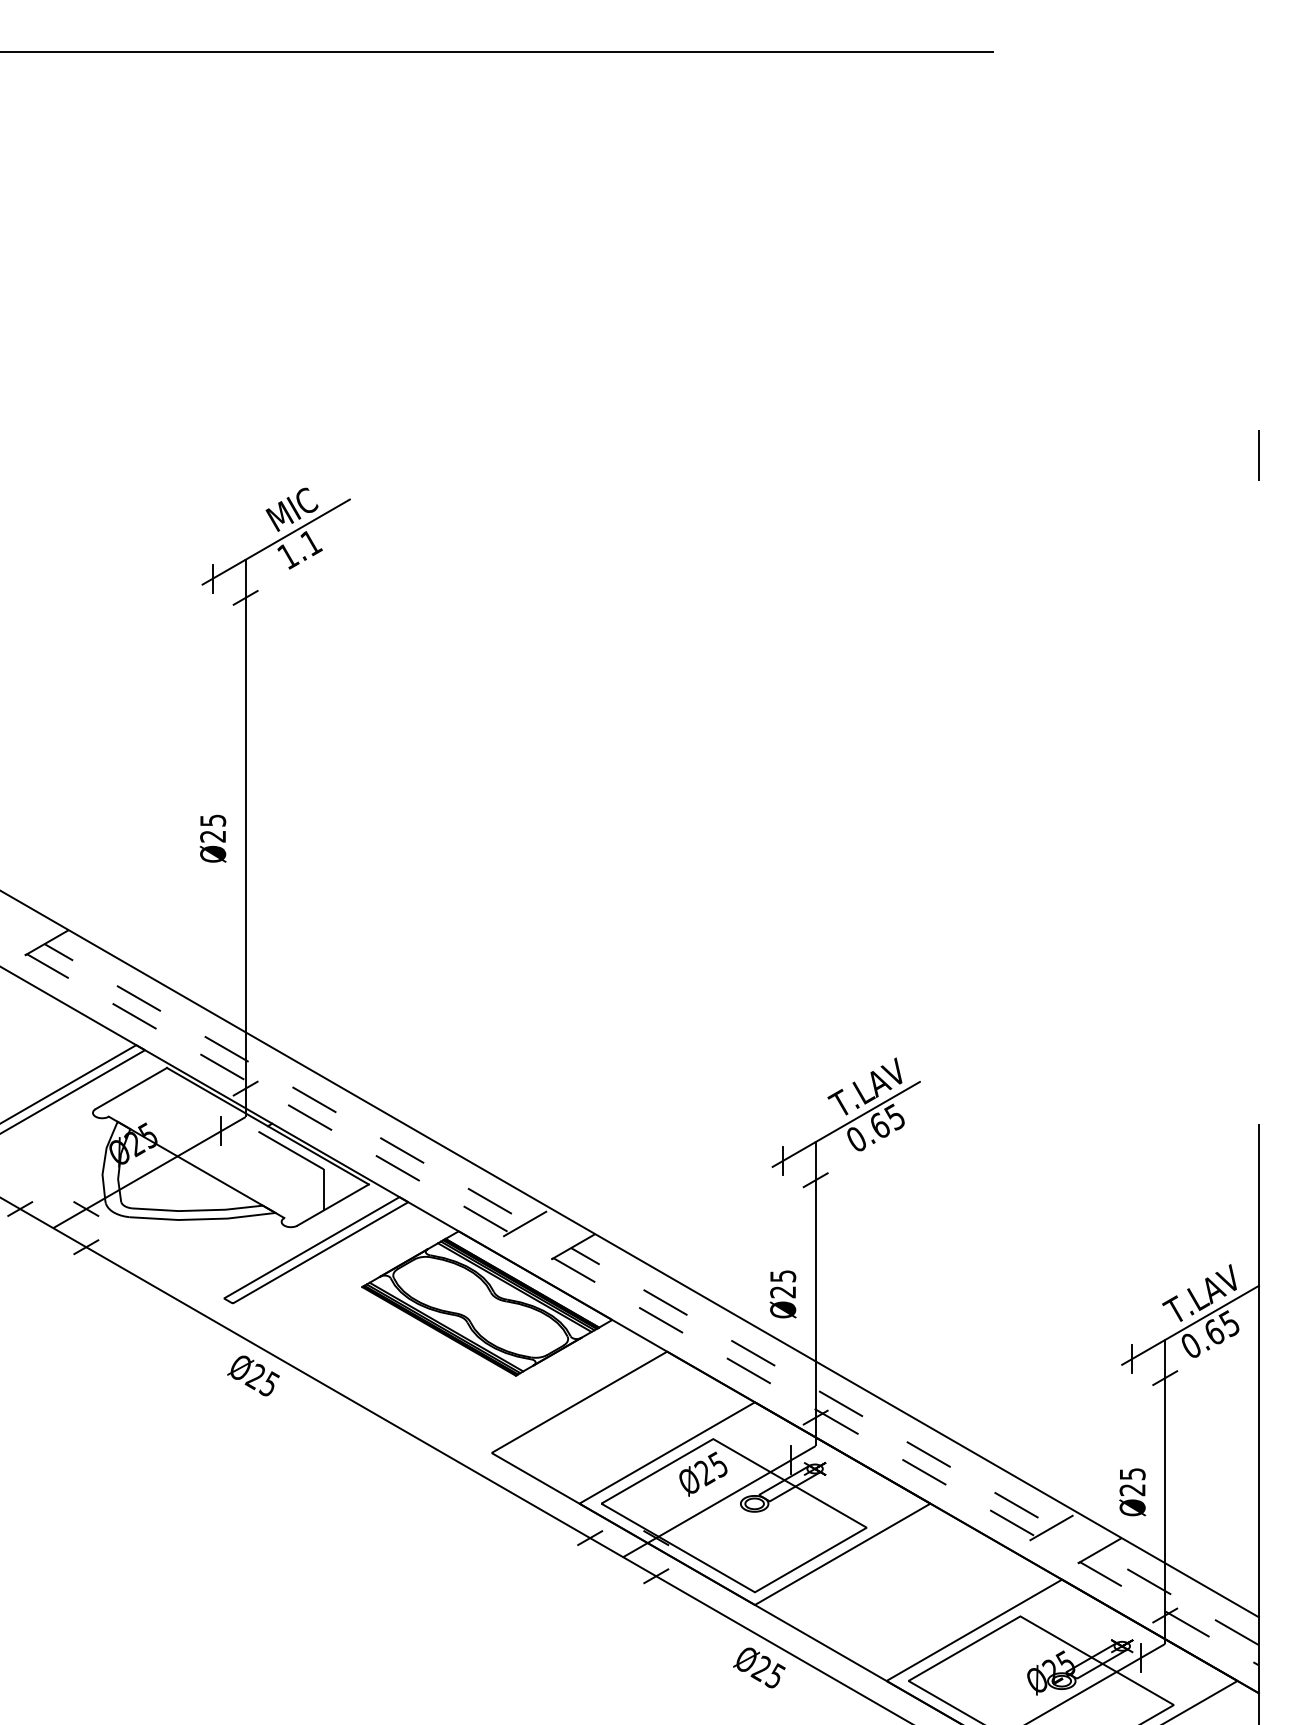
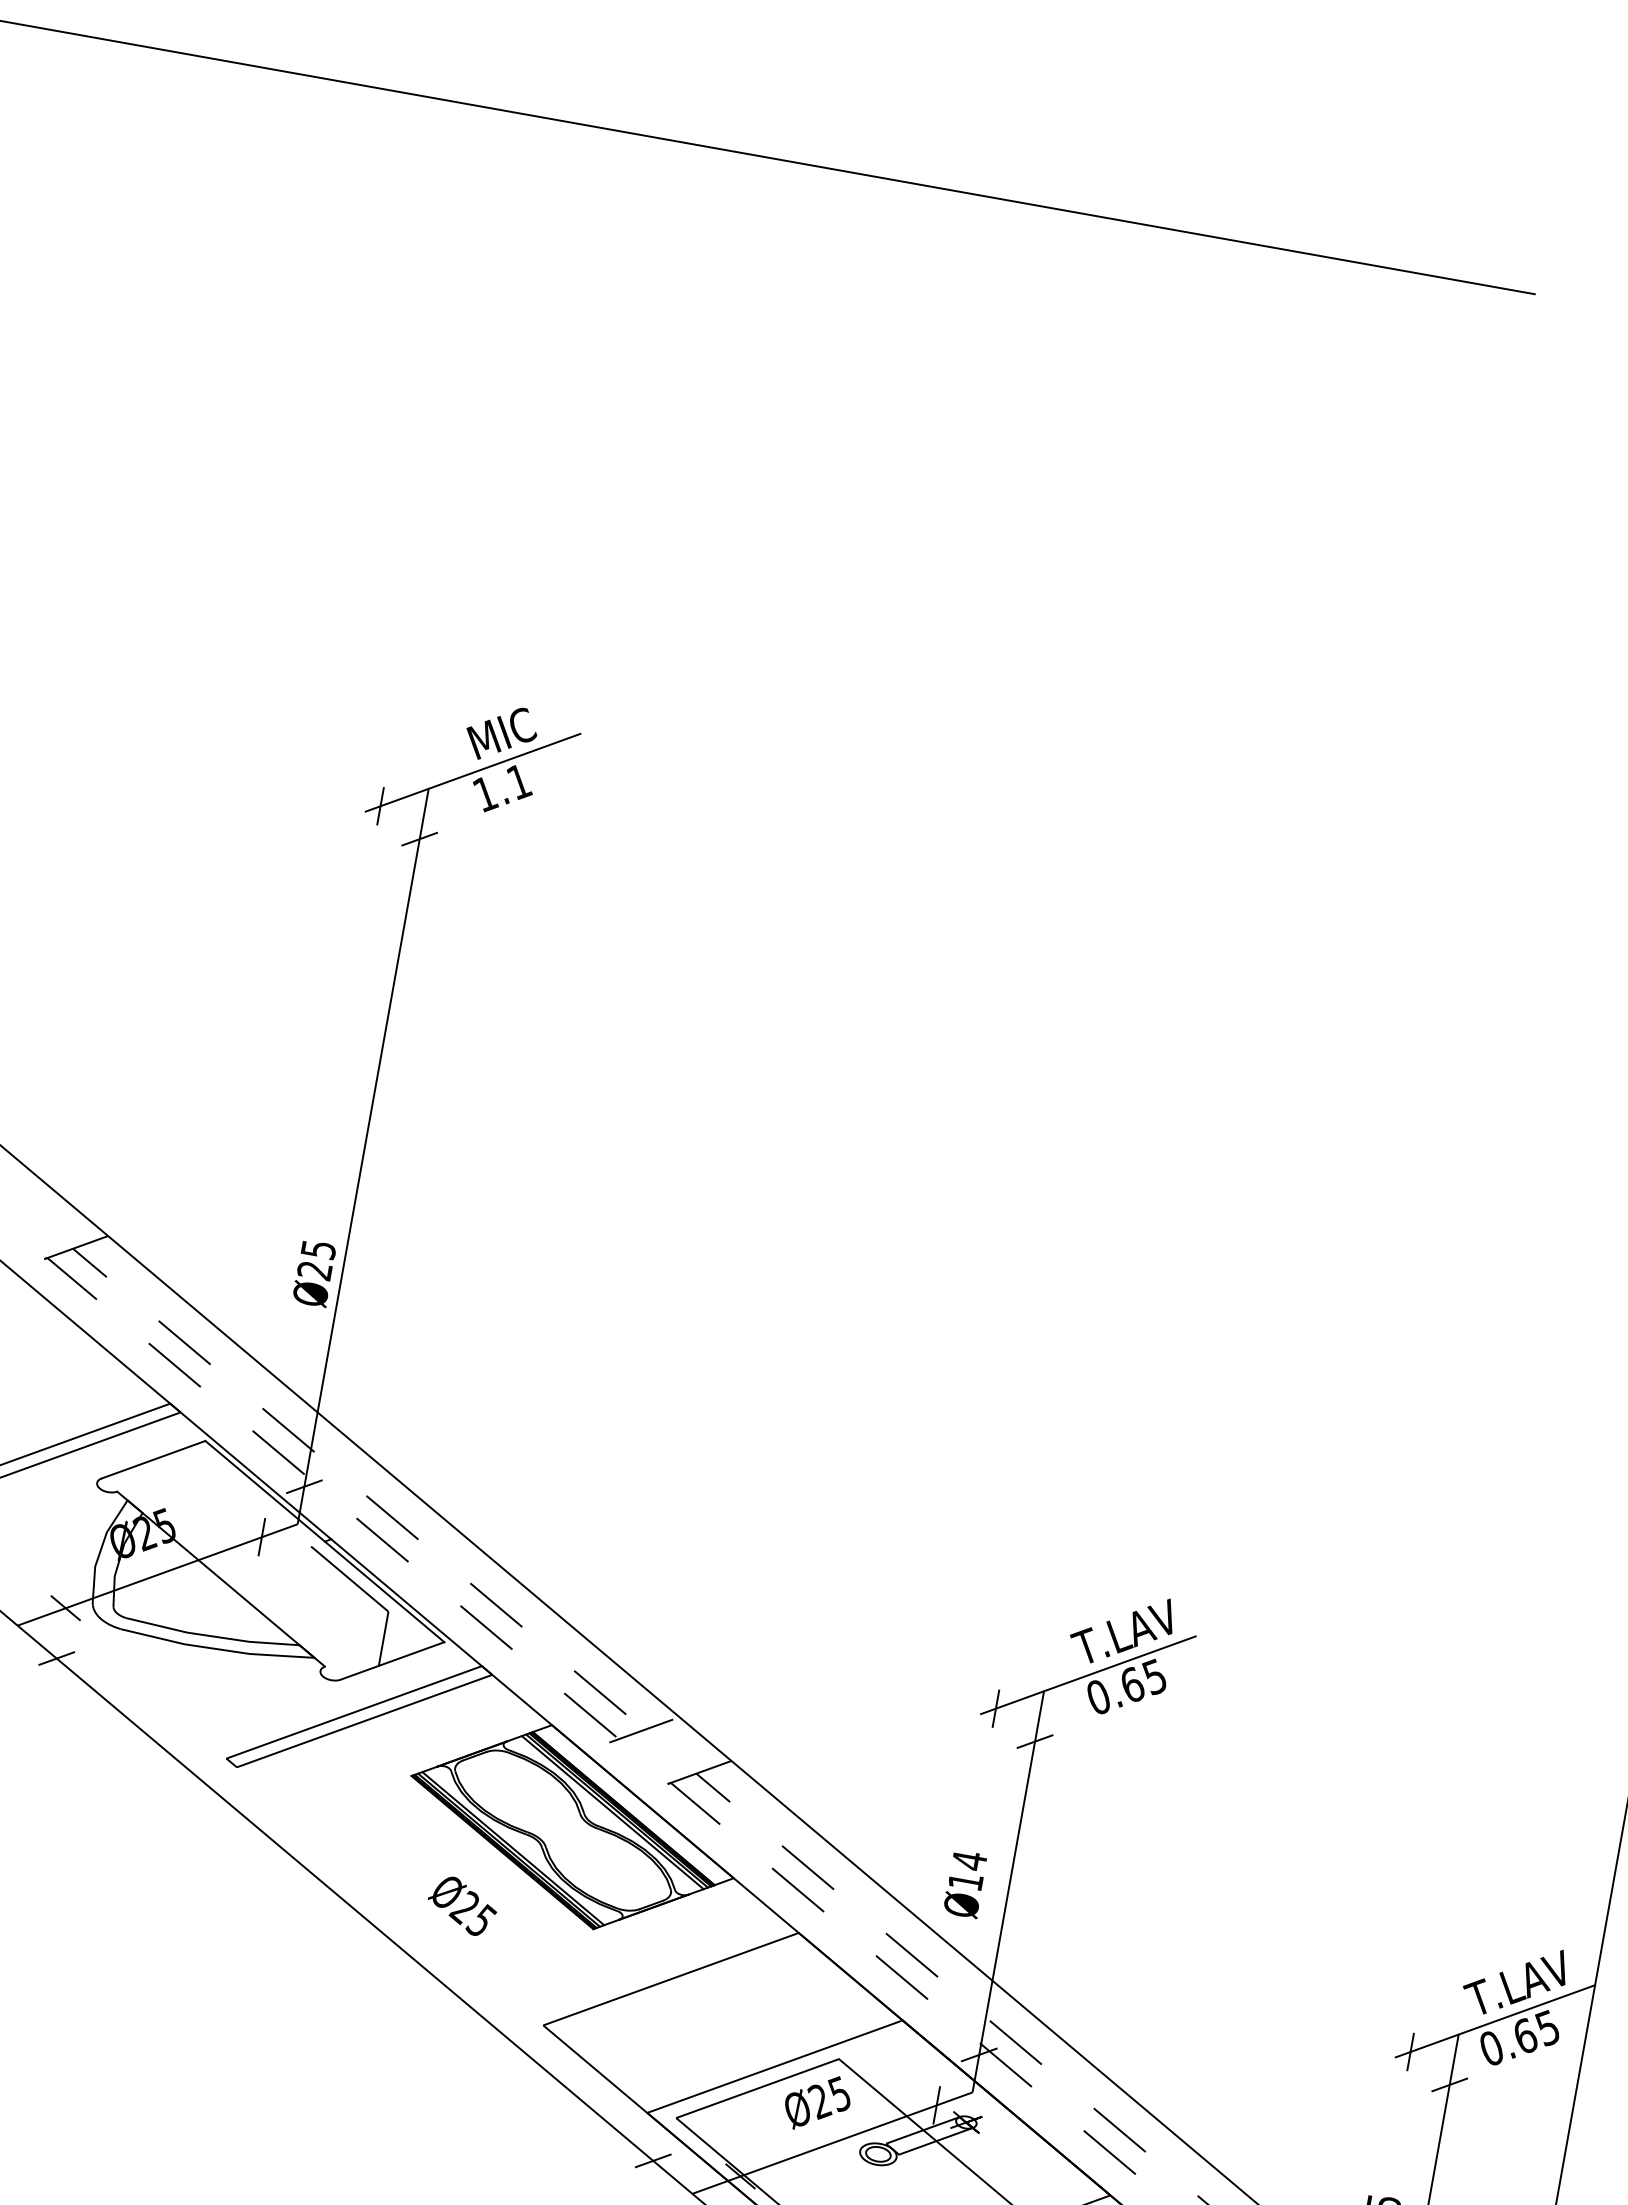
text: (212, 838) -> (313, 1273), moved
text: (783, 1283) -> (968, 1870), Ø25 -> Ø14
text: (253, 1375) -> (462, 1905), moved

